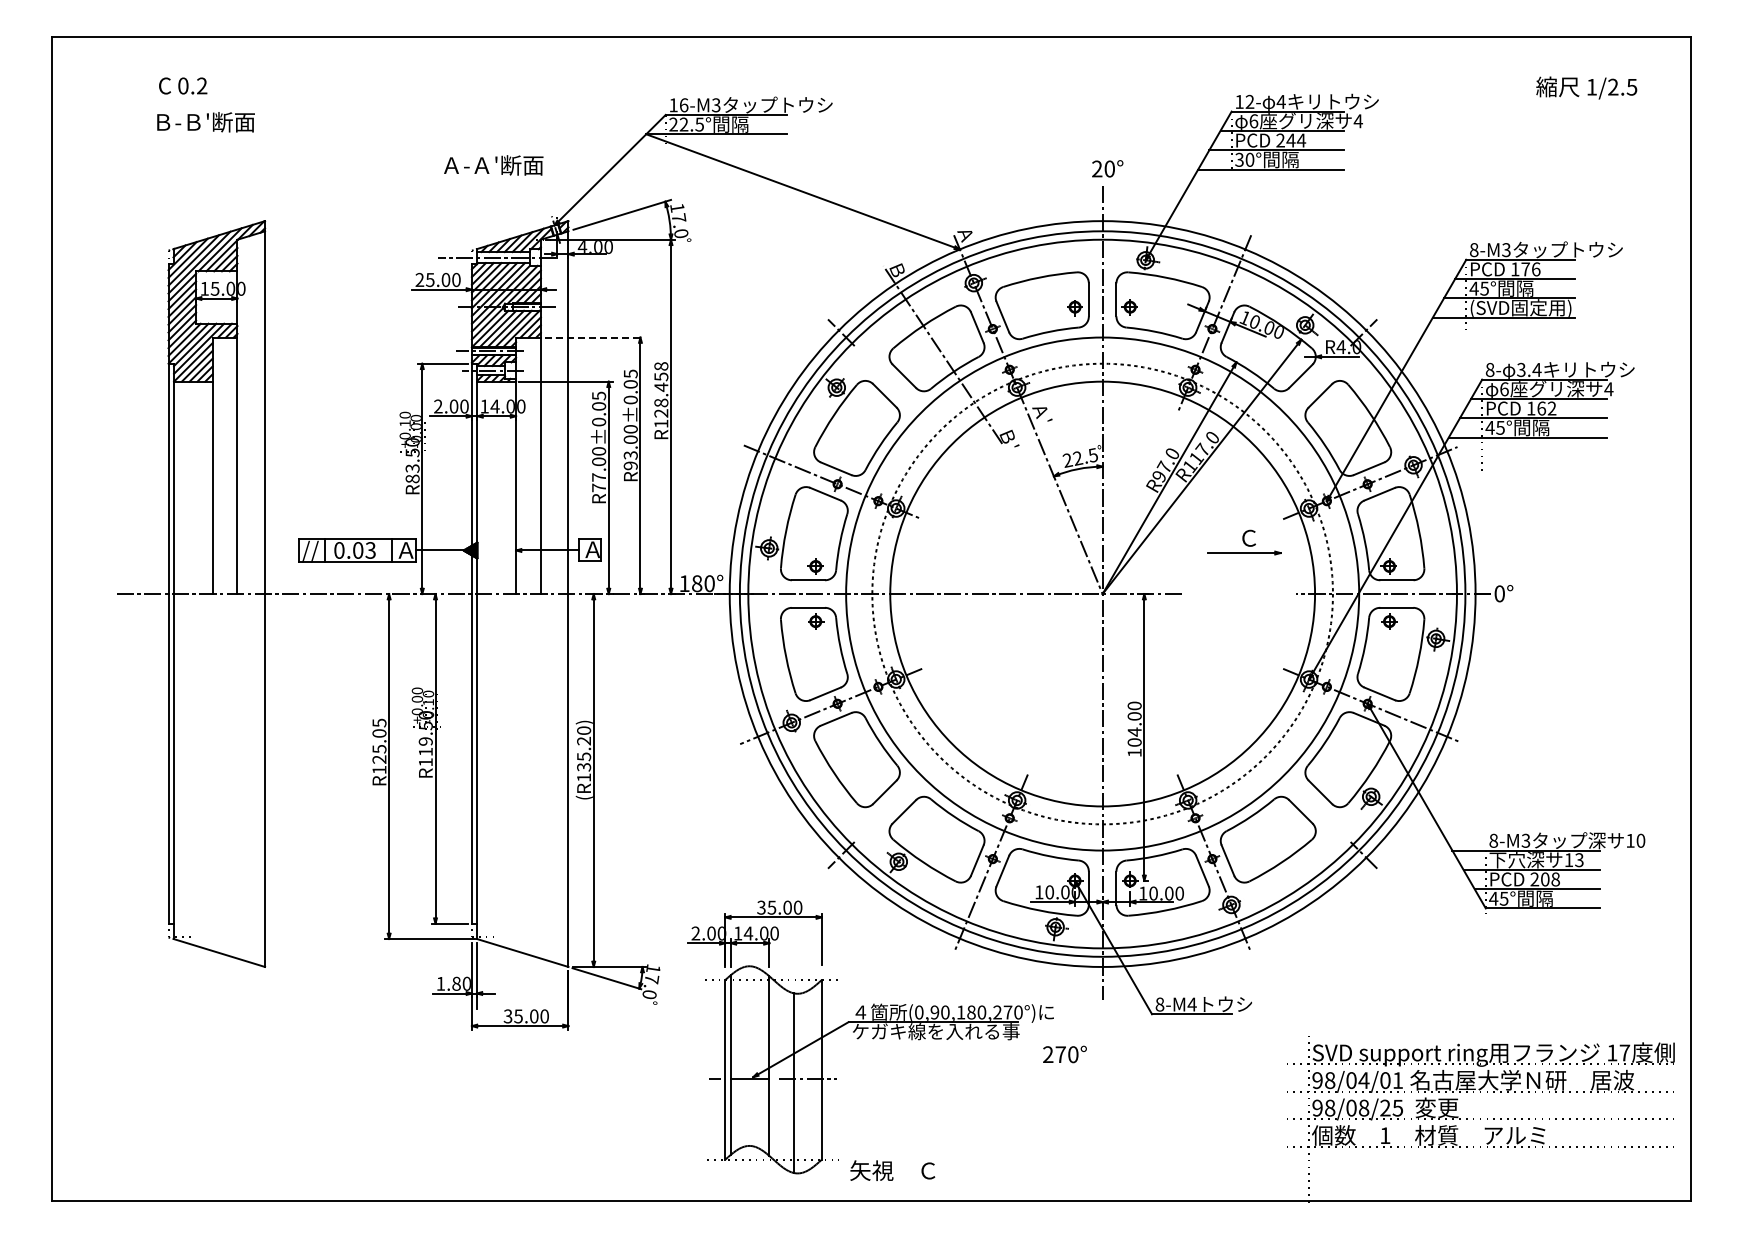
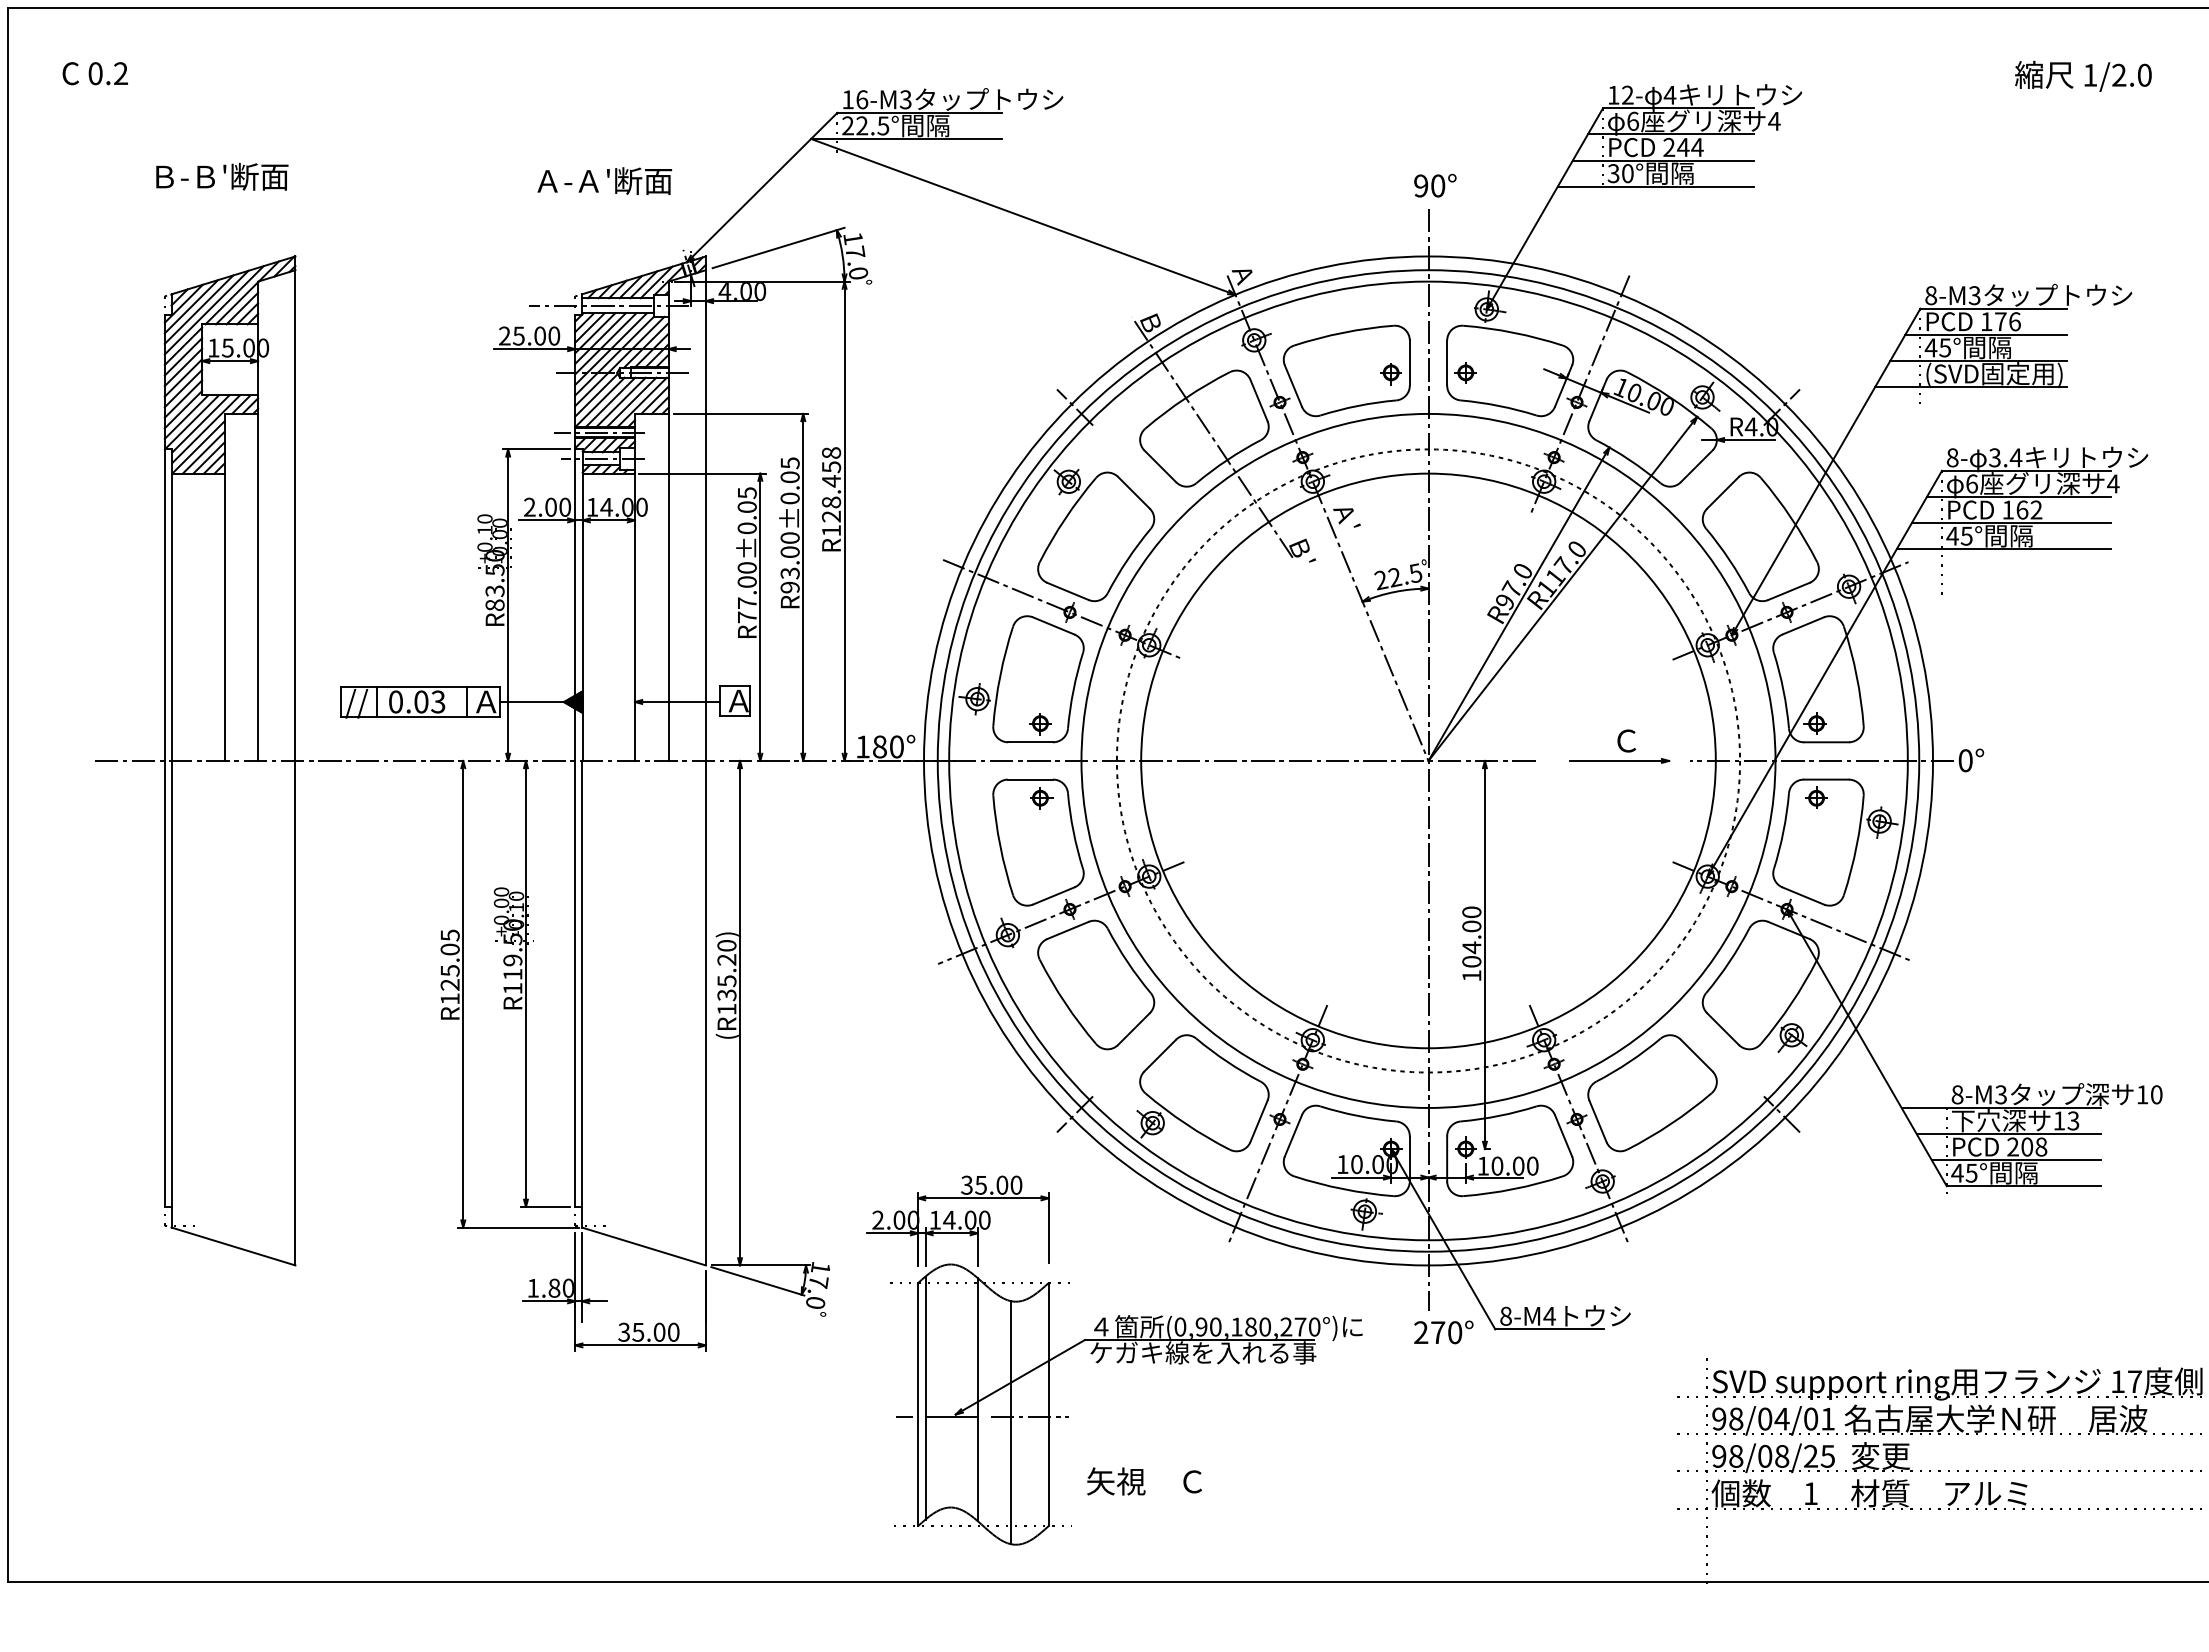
text: (183, 85) -> (95, 72), moved
text: (1631, 86) -> (2143, 74), 1/2.5 -> 1/2.0
text: (205, 122) -> (221, 177), moved
text: (1097, 169) -> (1421, 186), 20° -> 90°
line: (594, 337) -> (741, 413), dashed -> solid
part: (1244, 542) -> (1620, 746), moved
text: (1064, 1054) -> (1443, 1332), moved
text: (892, 1170) -> (1144, 1481), moved

